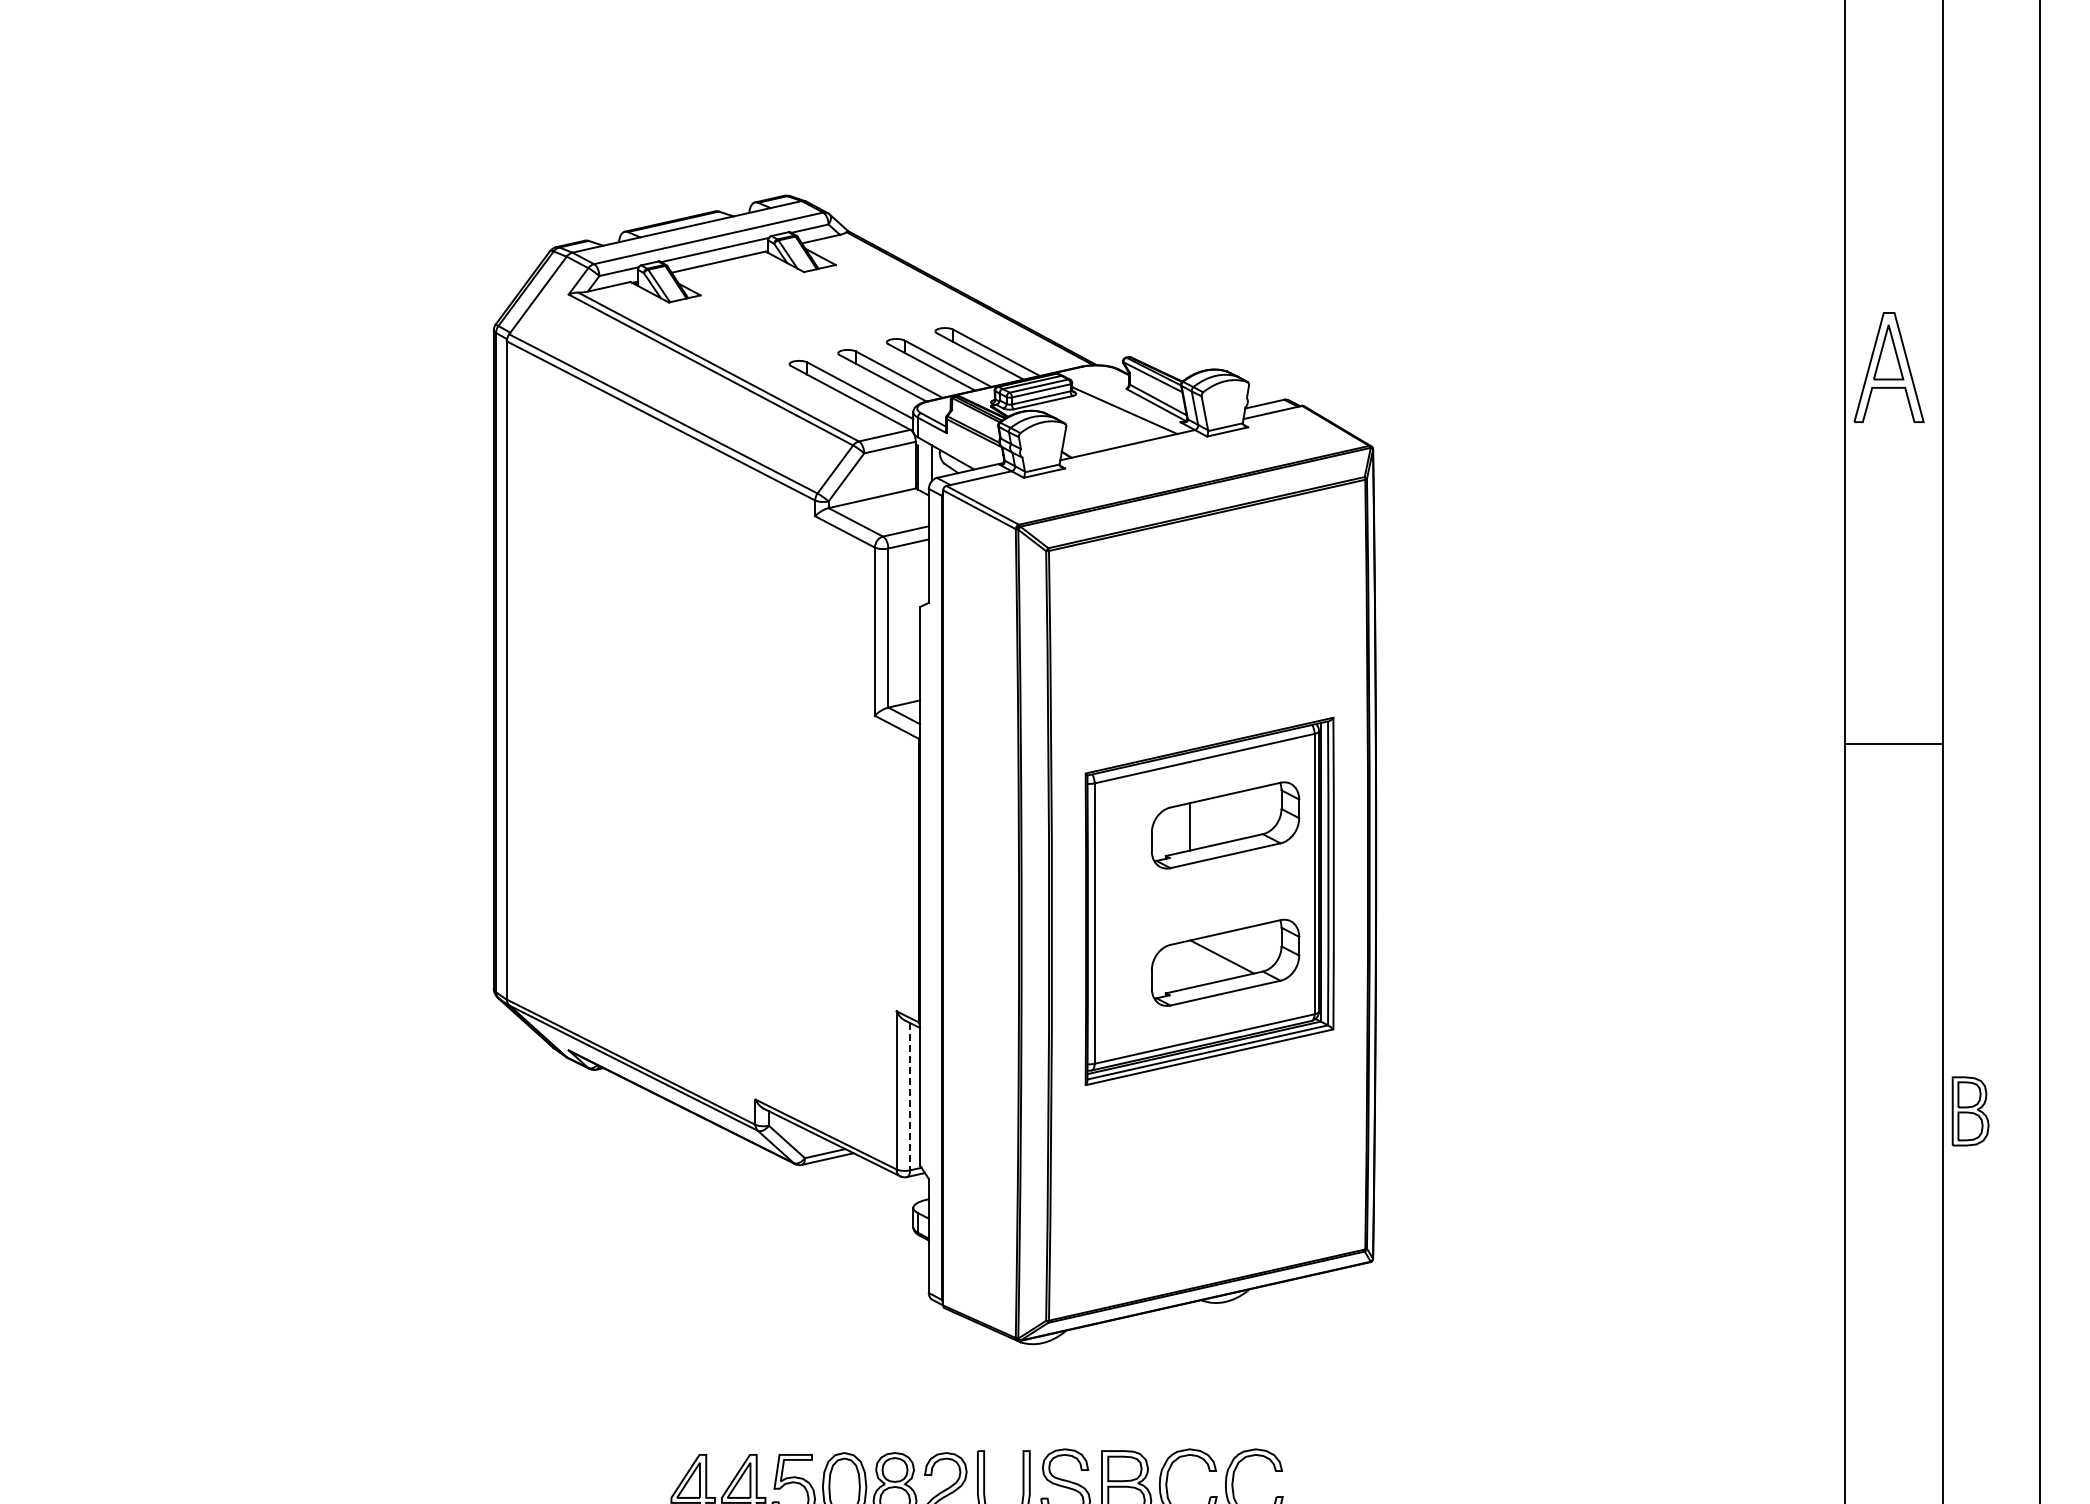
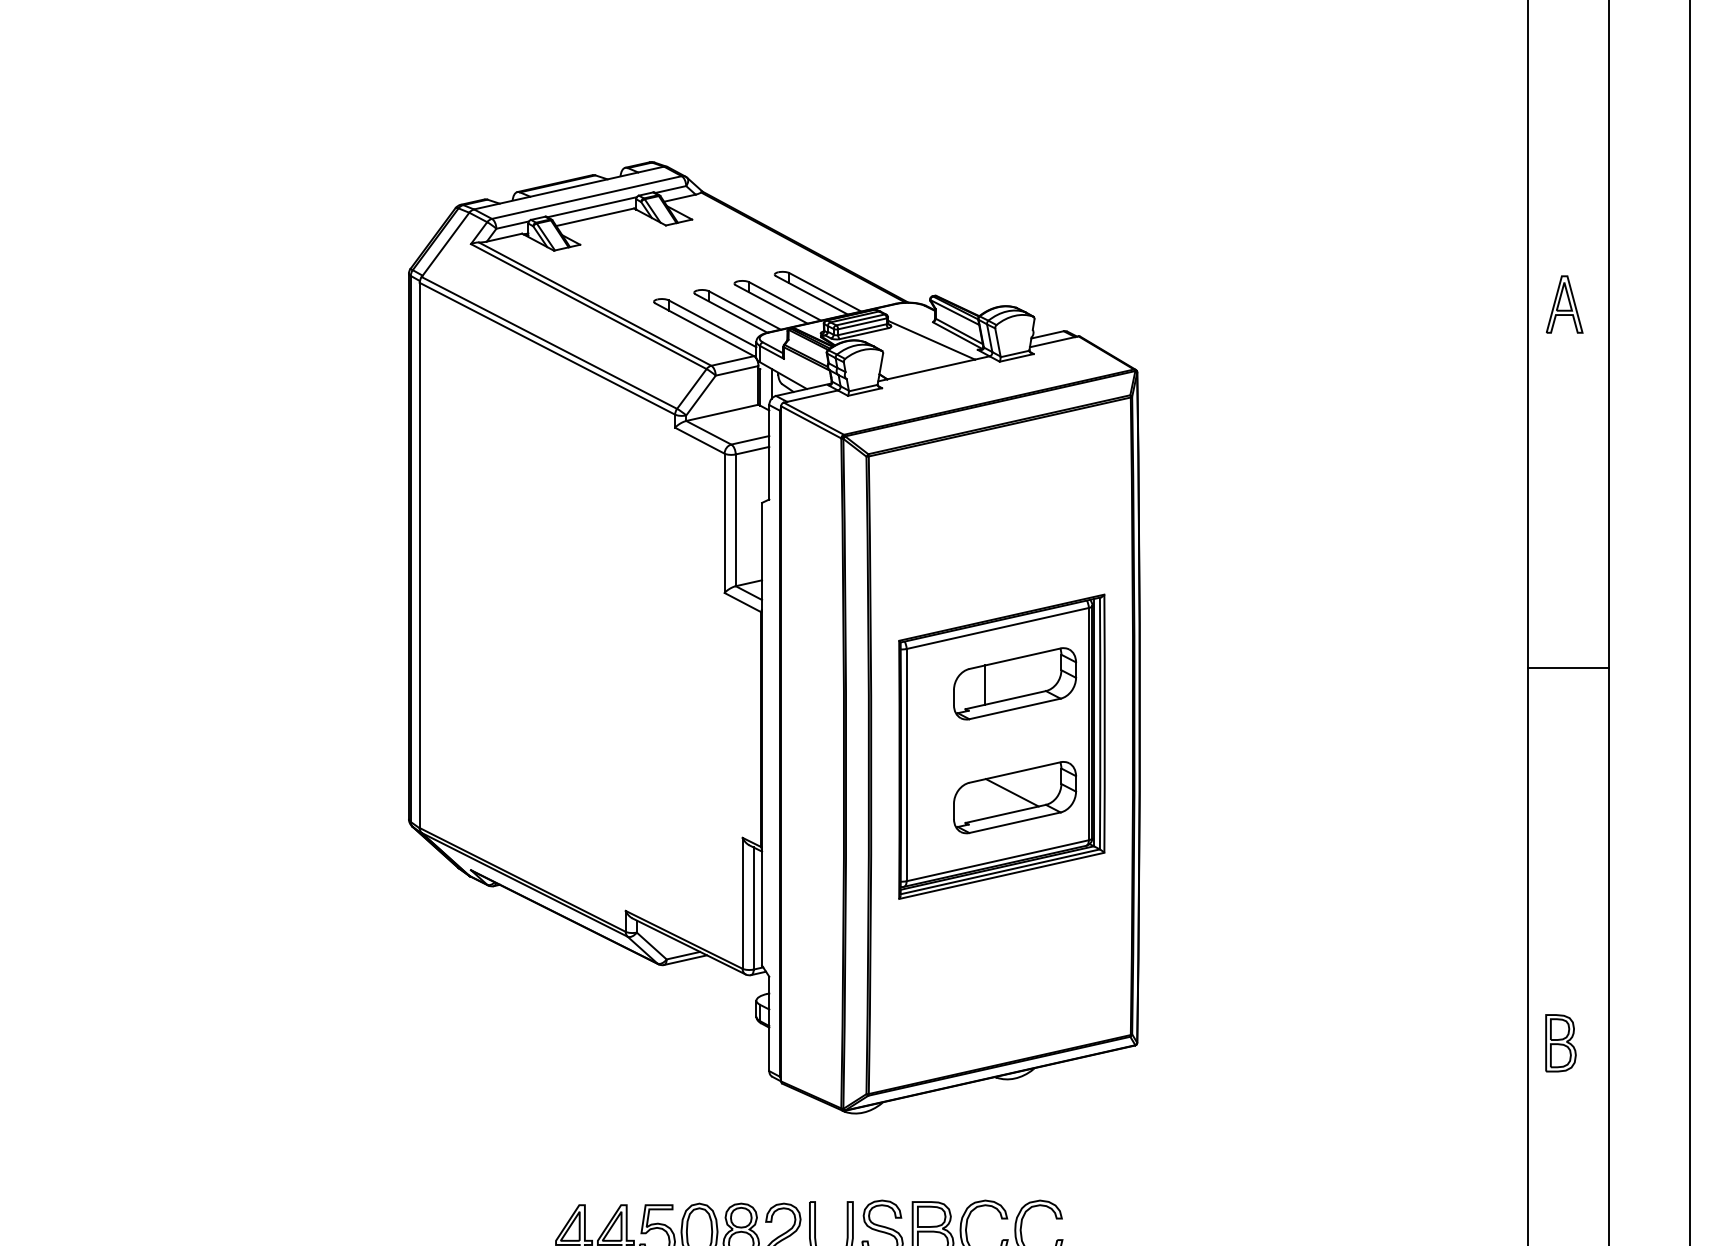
part: (1888, 367) -> (1564, 304), size x0.62
line: (1893, 744) -> (1568, 668), moved
line: (910, 1096) -> (754, 908), dashed -> solid
part: (1970, 1111) -> (1560, 1043), moved

